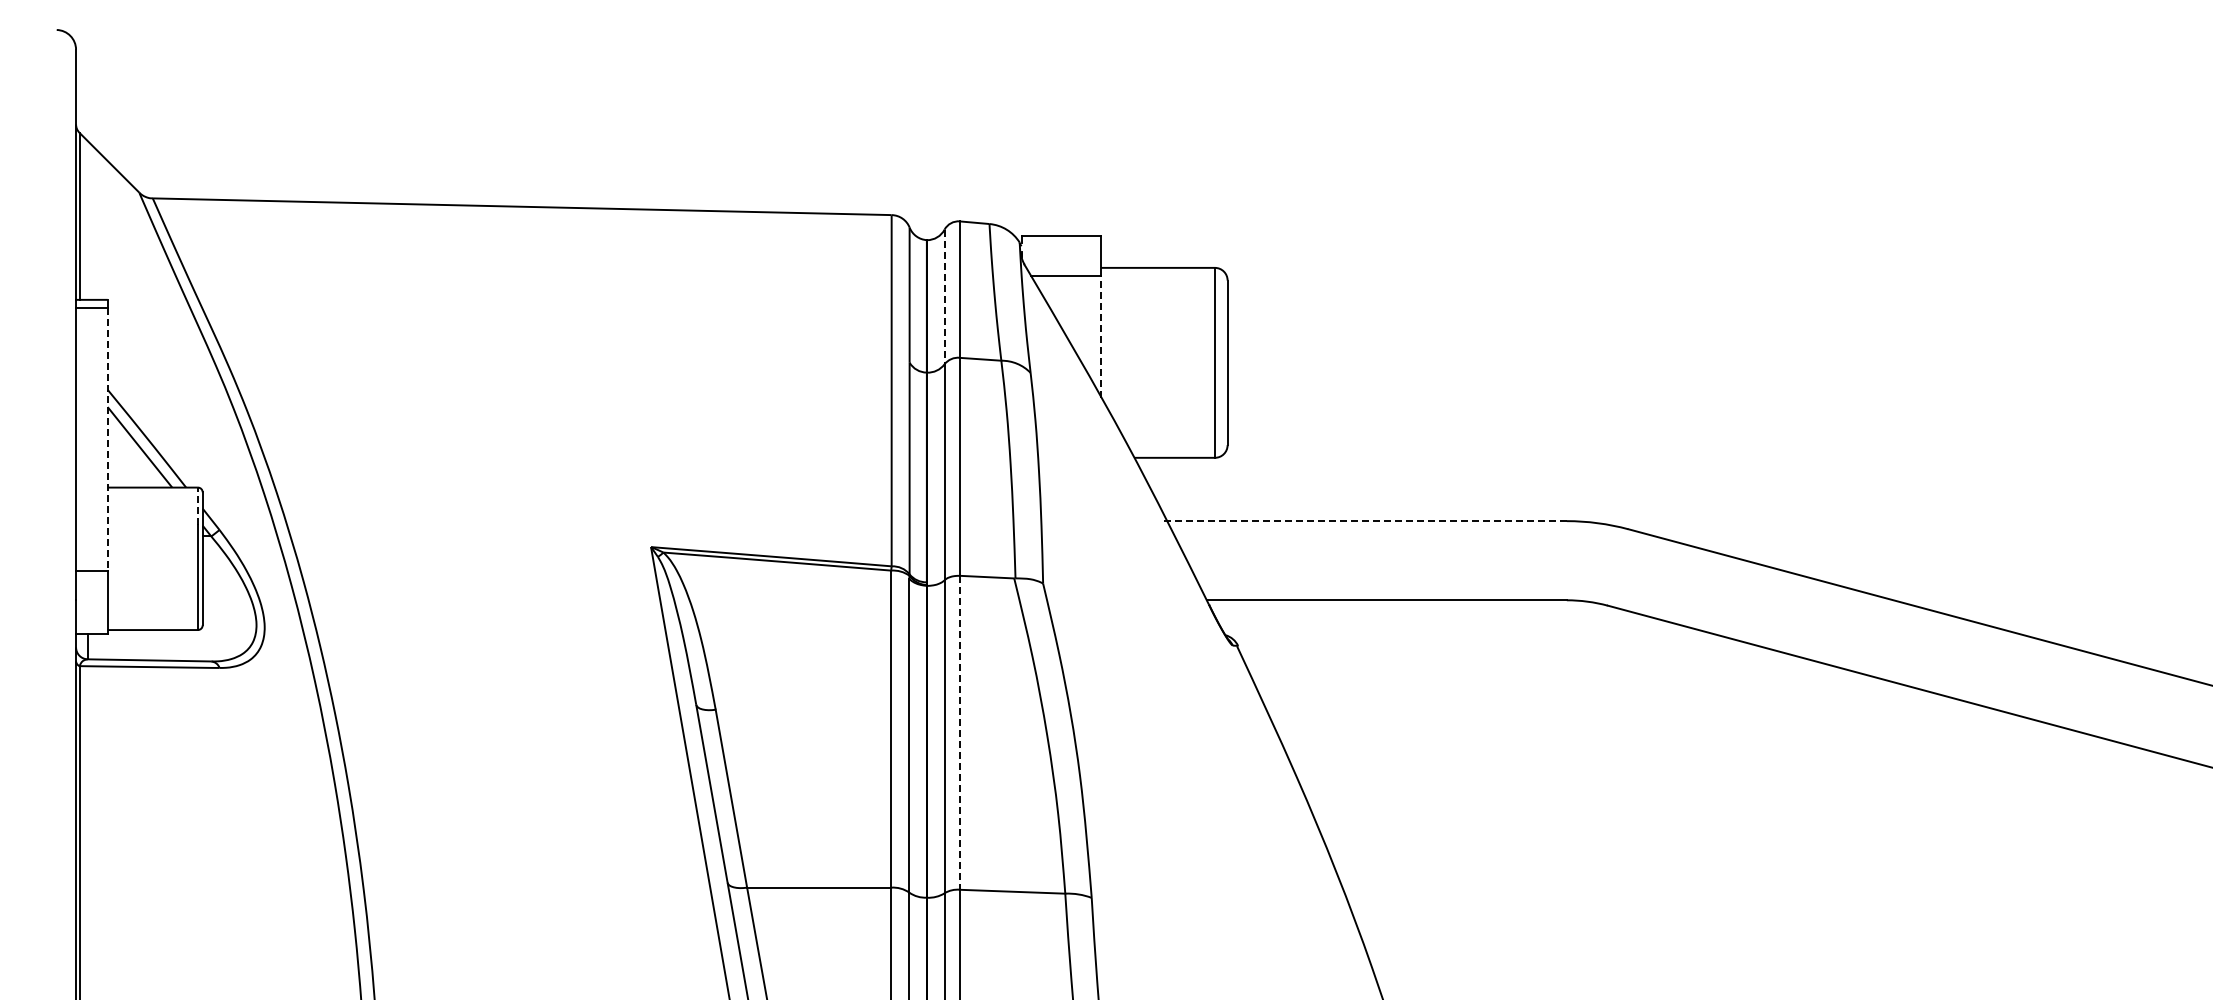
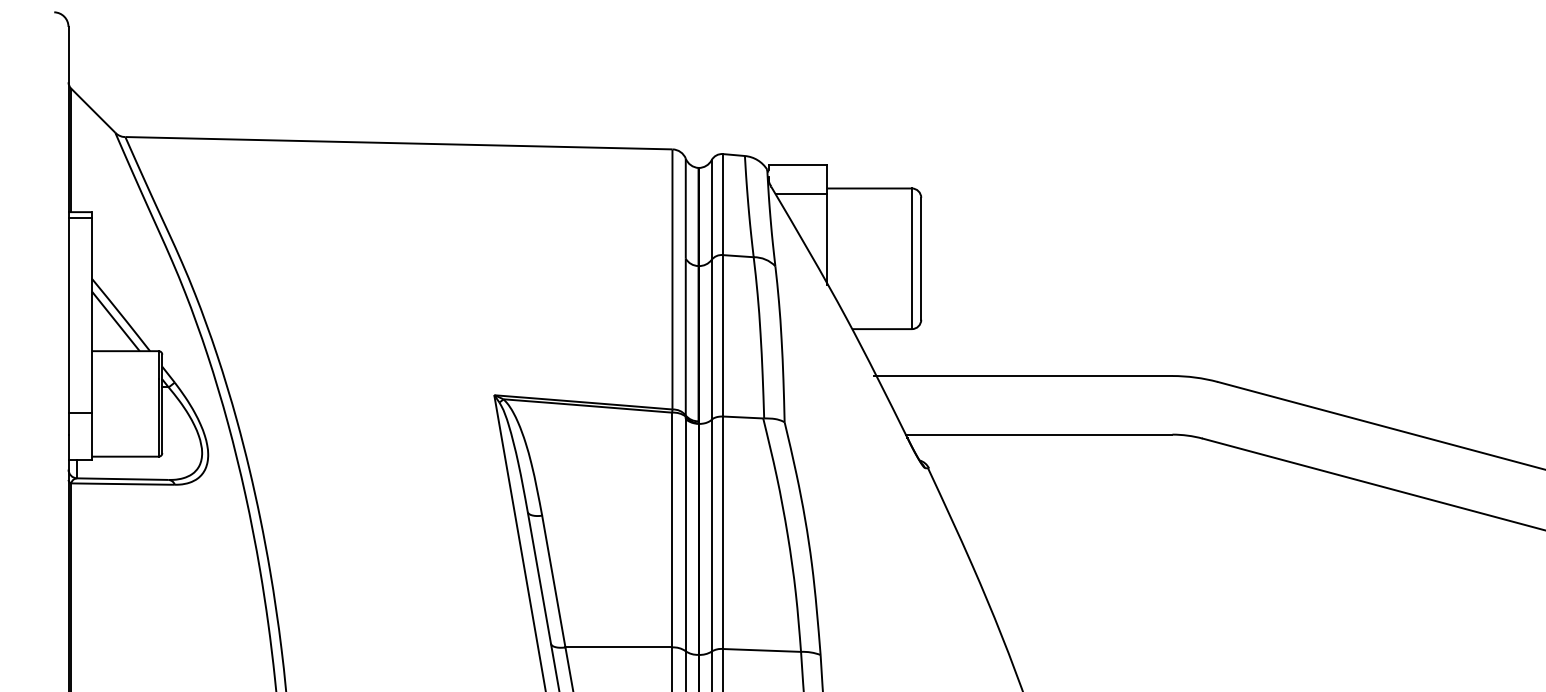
line: (944, 297) -> (711, 210), dashed -> solid
line: (1100, 336) -> (827, 239), dashed -> solid
line: (107, 439) -> (91, 315), dashed -> solid
line: (197, 506) -> (158, 365), dashed -> solid
line: (1365, 521) -> (1023, 376), dashed -> solid
line: (959, 732) -> (722, 532), dashed -> solid

